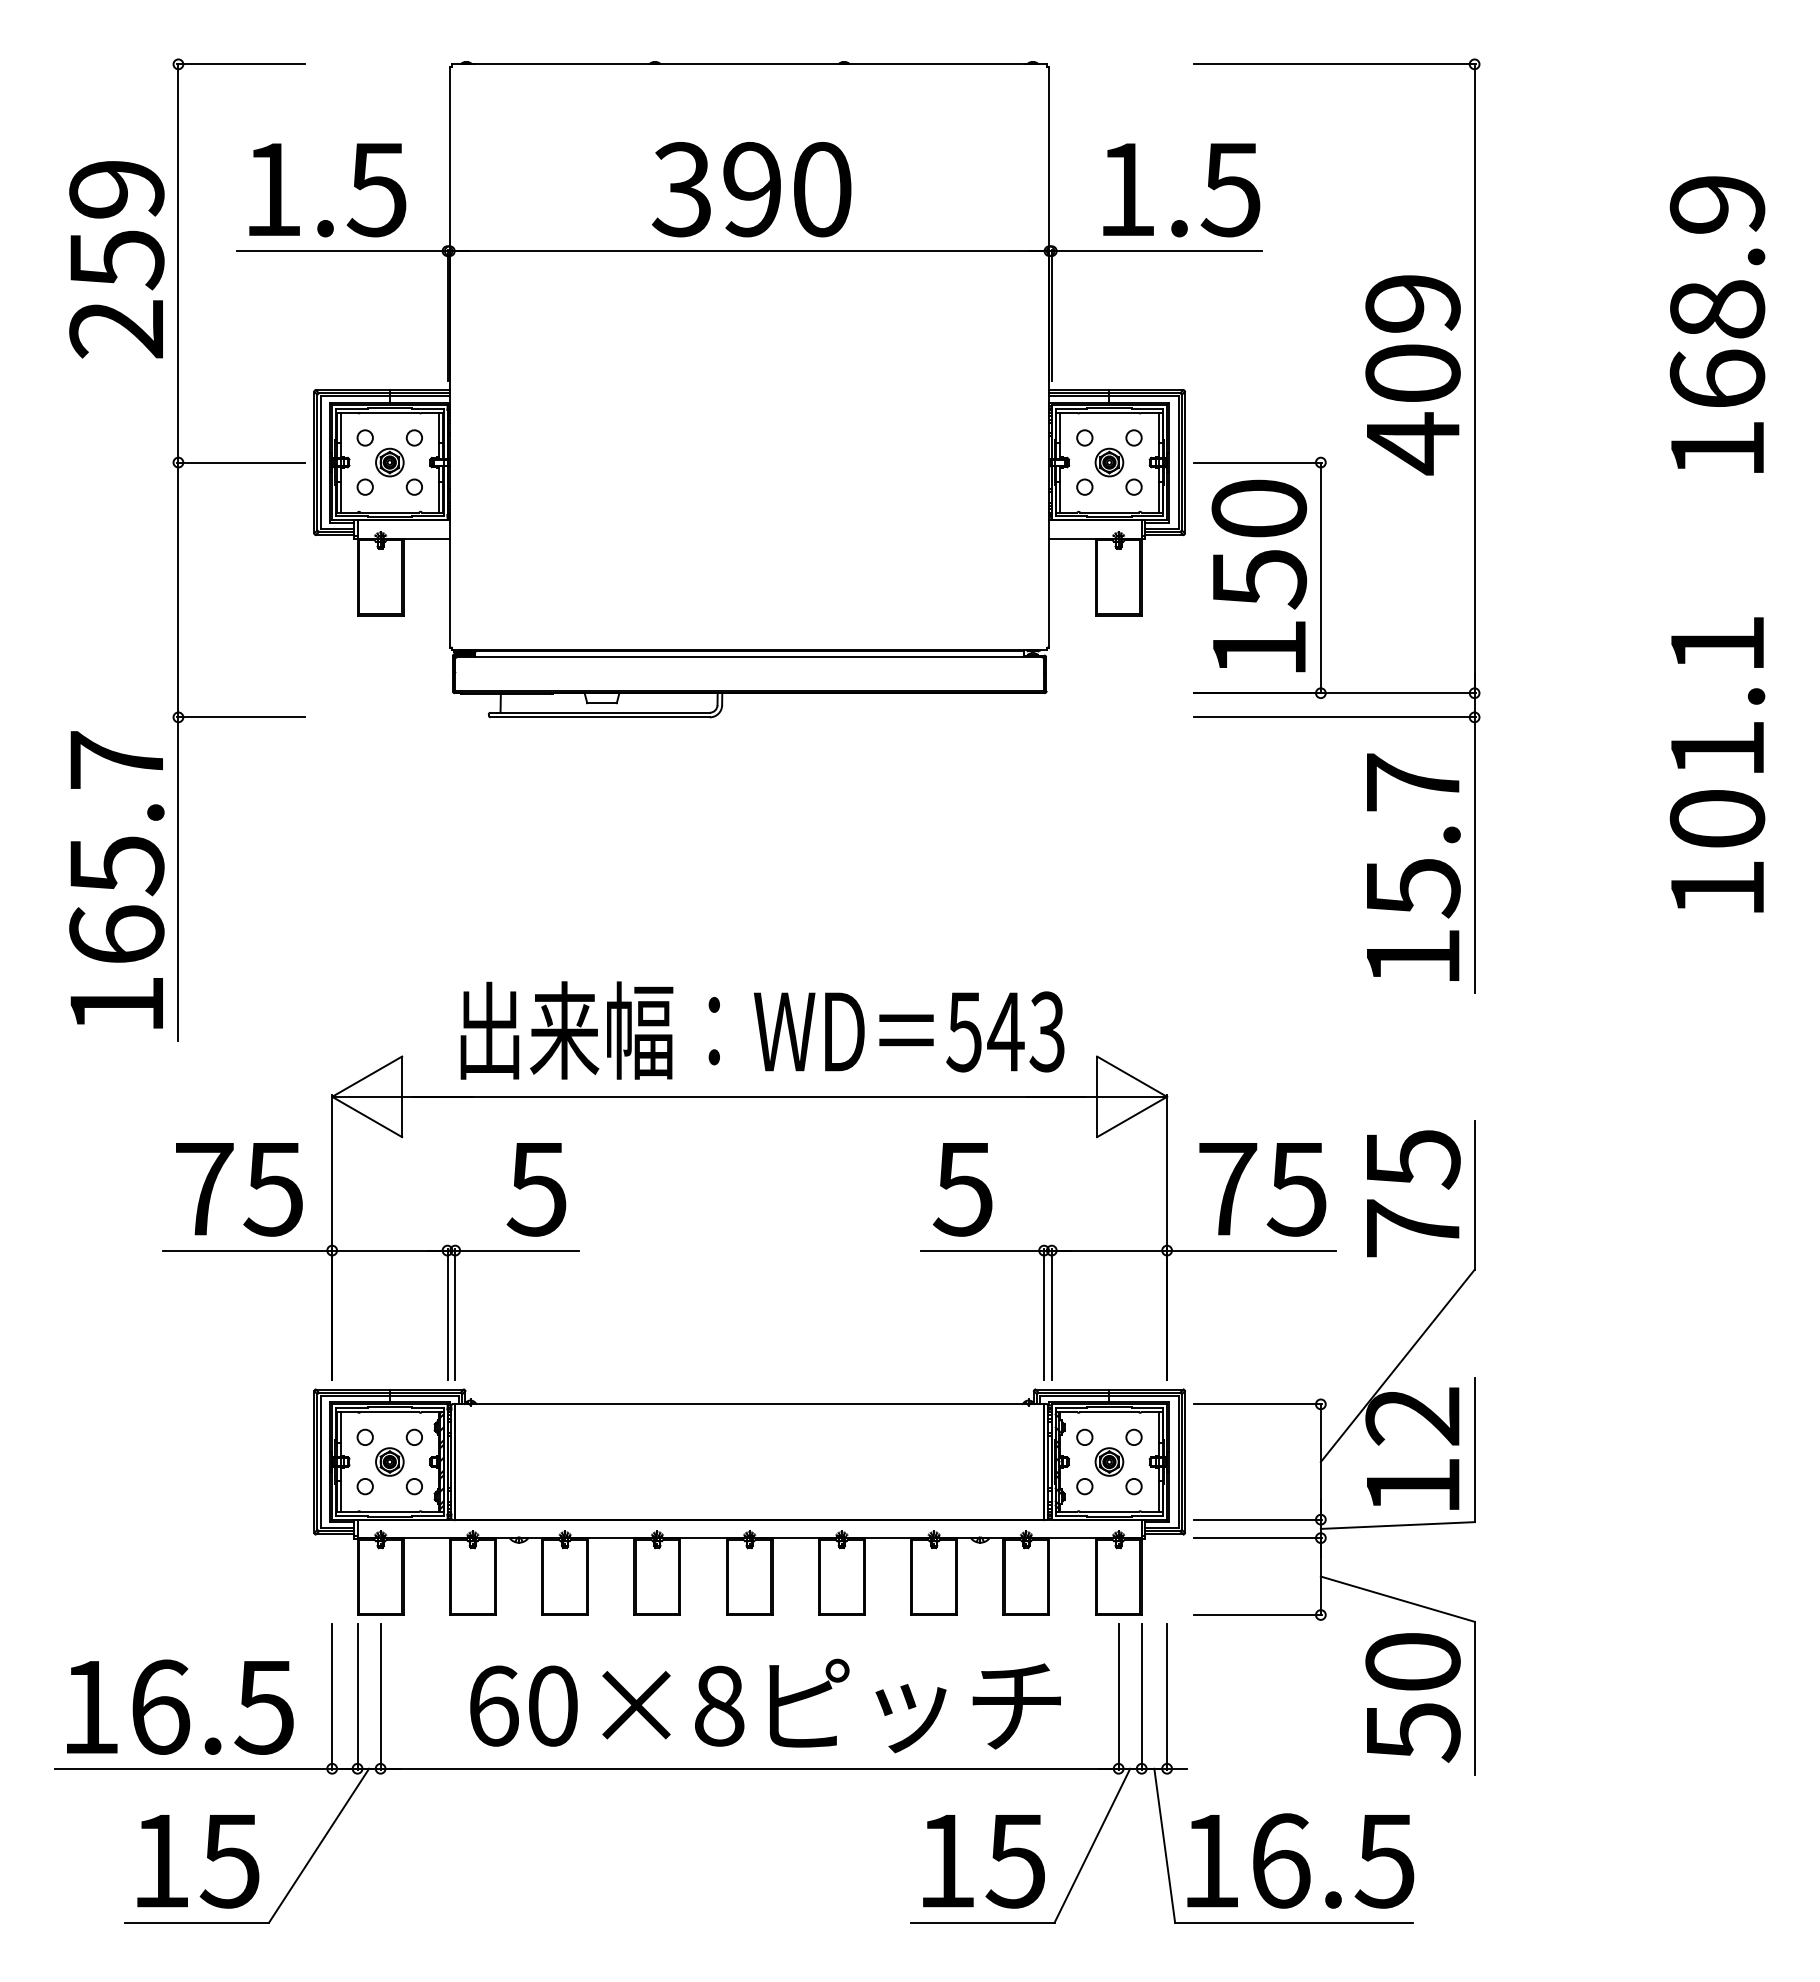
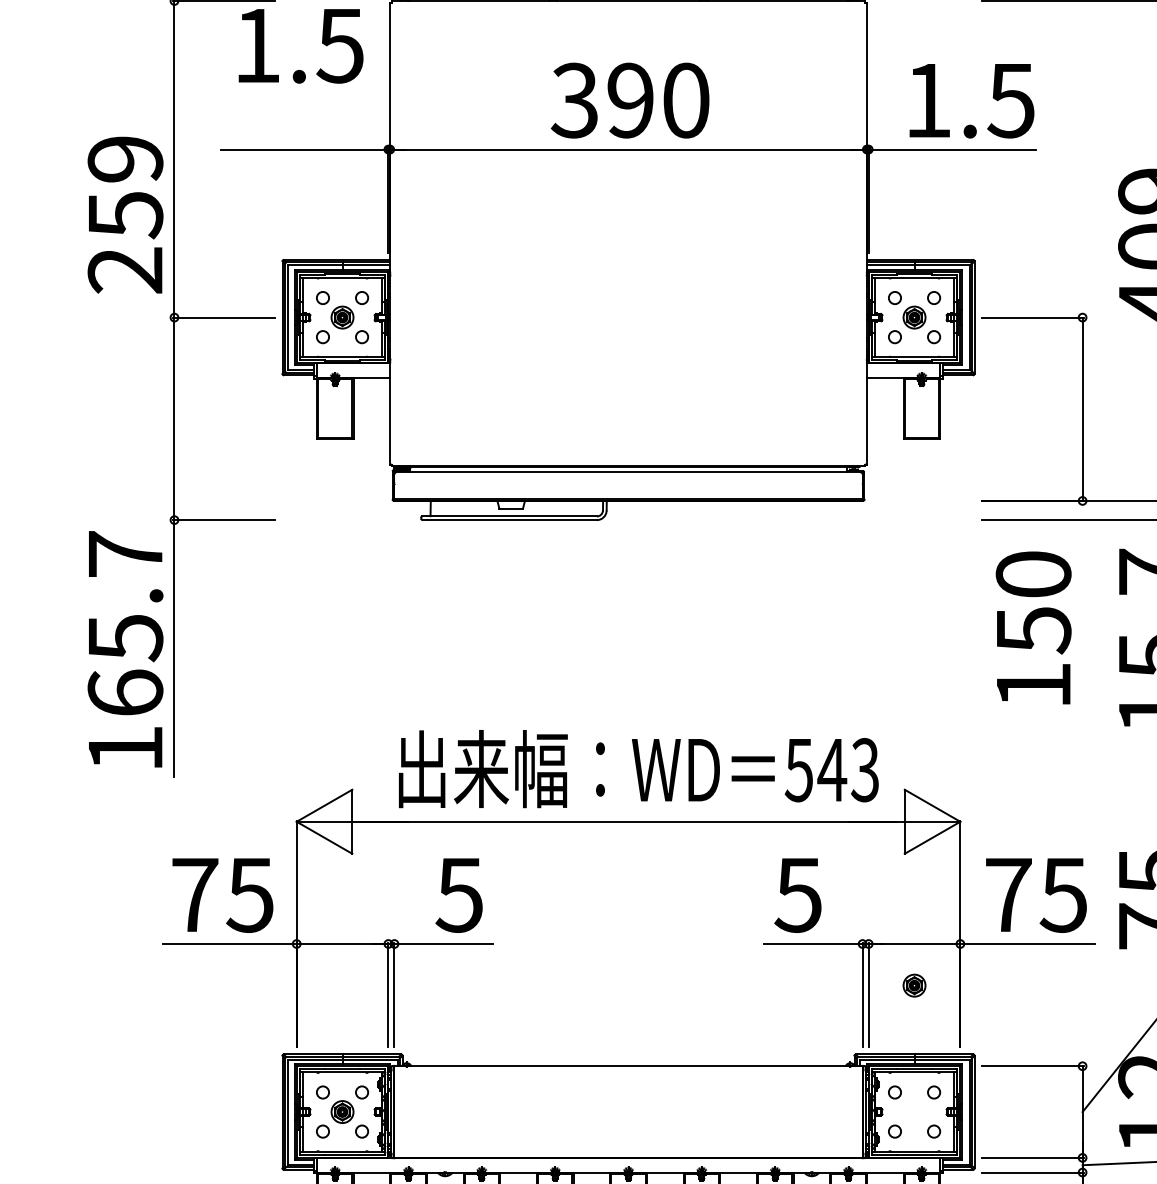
text: (327, 190) -> (300, 46), moved
text: (116, 259) -> (125, 214), moved
text: (1259, 575) -> (1033, 627), moved
part: (1109, 1461) -> (914, 985), moved

